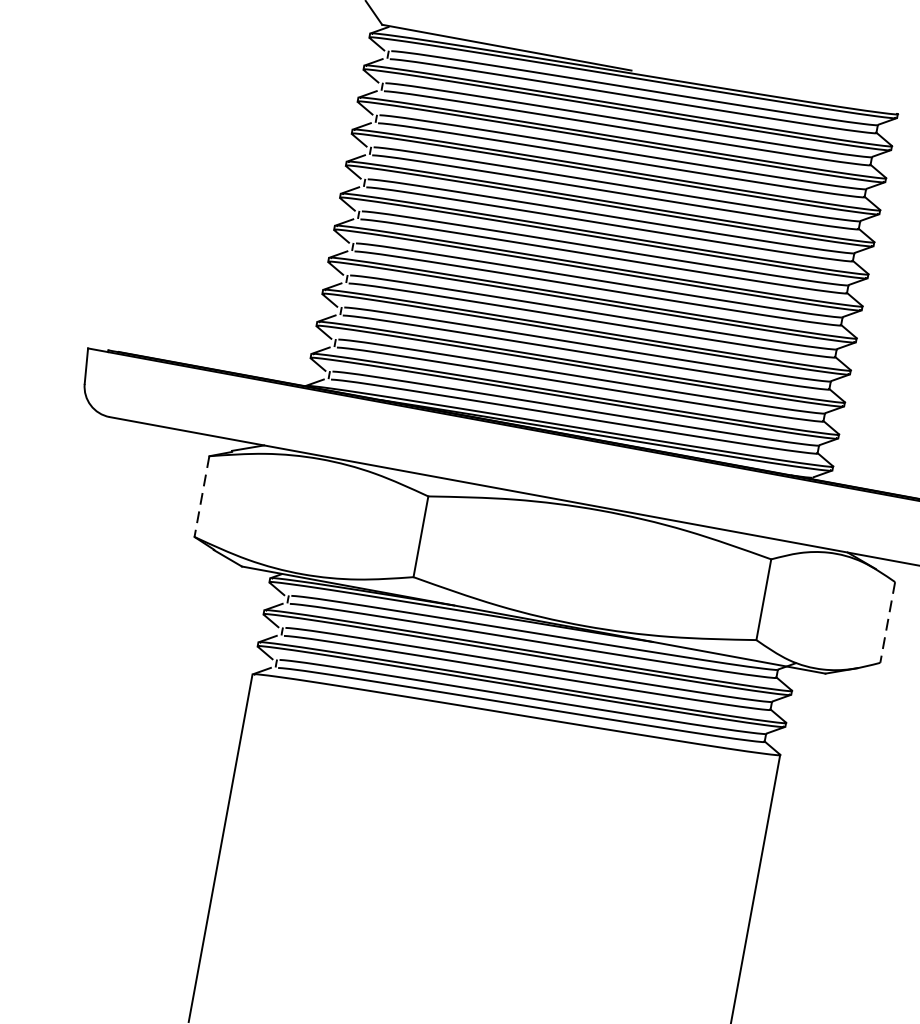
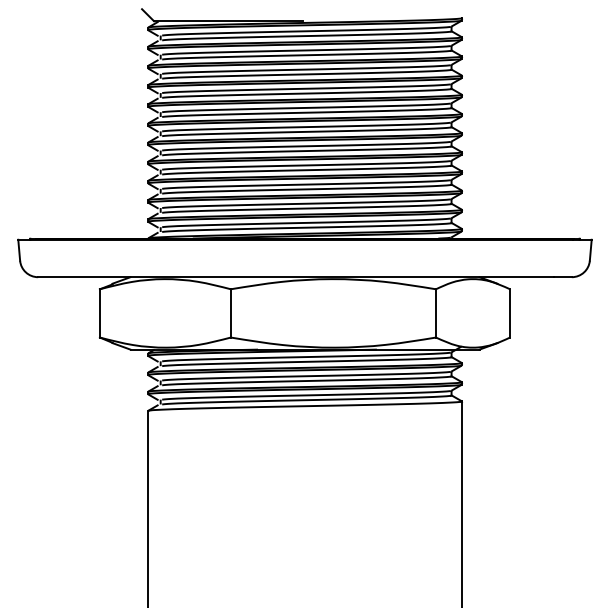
line: (201, 496) -> (99, 313), dashed -> solid
line: (888, 622) -> (510, 313), dashed -> solid

